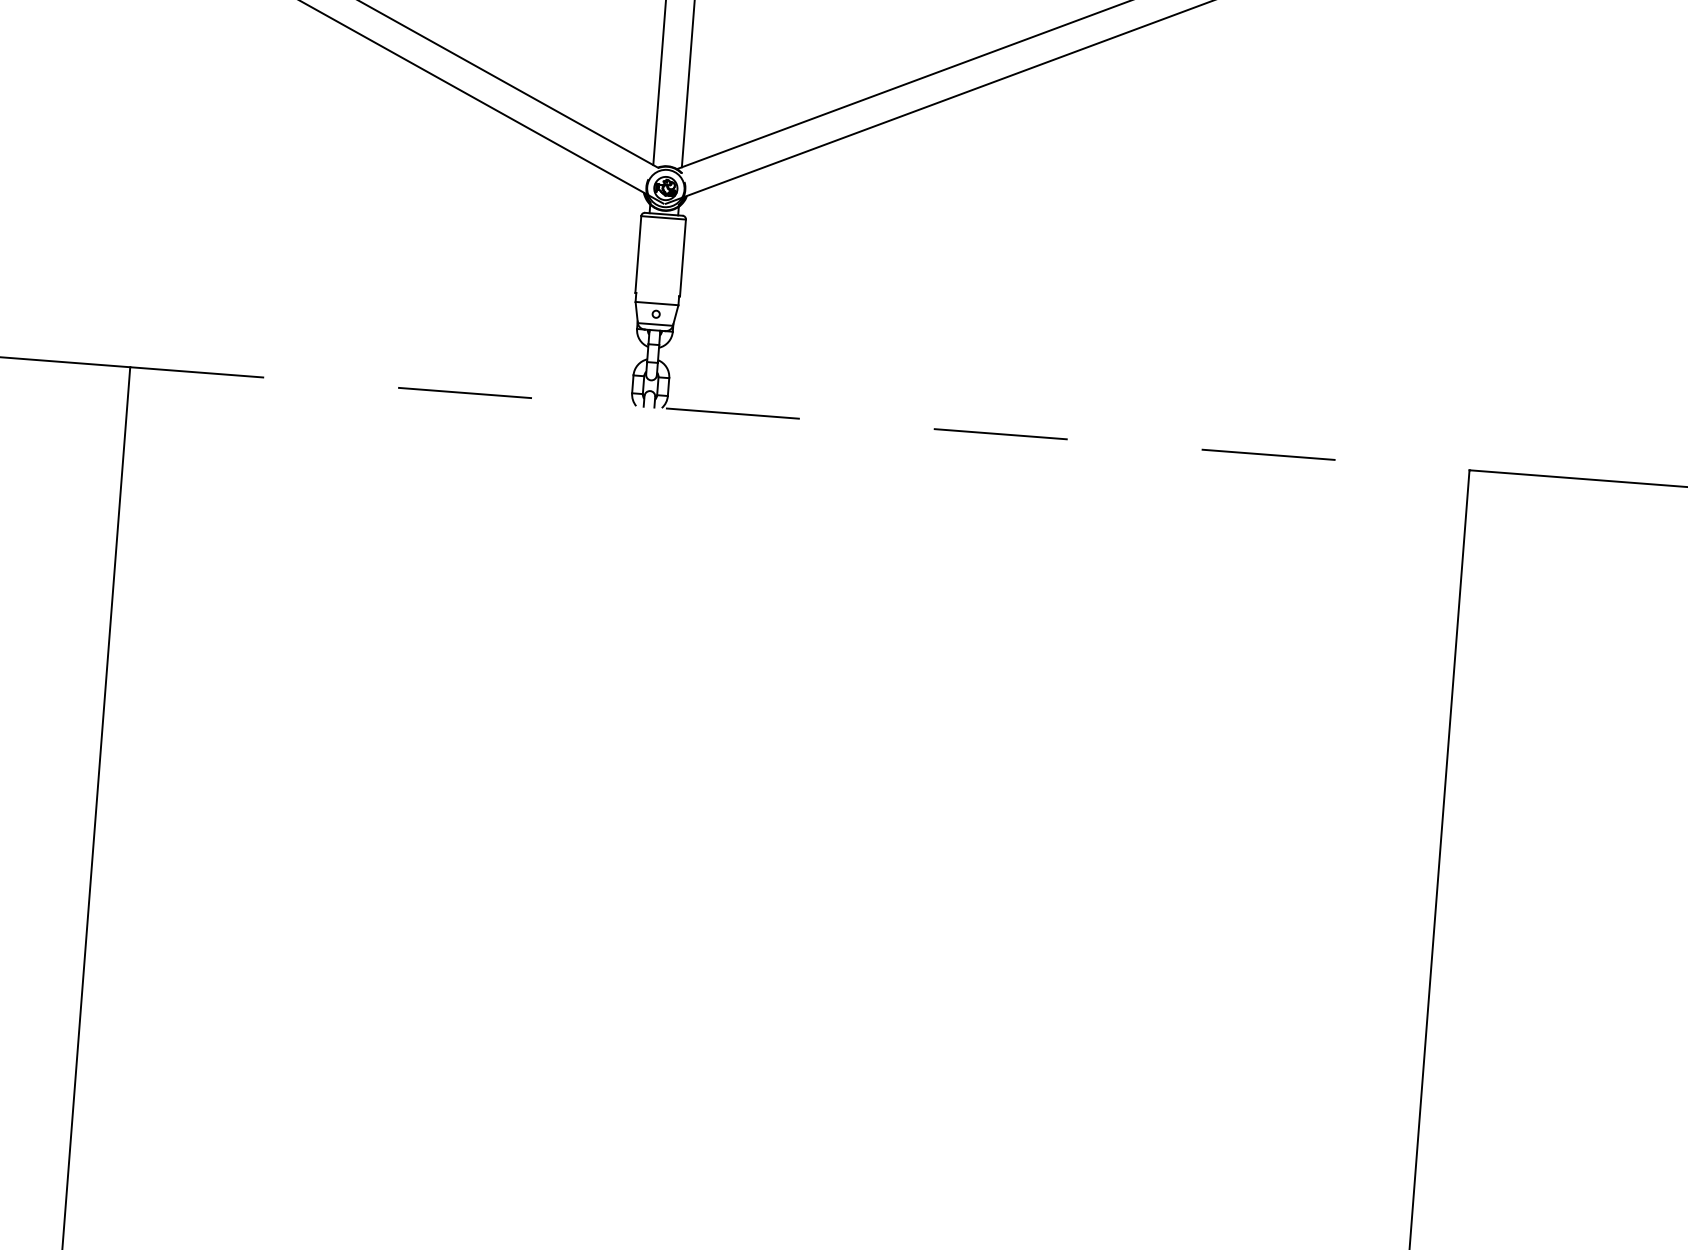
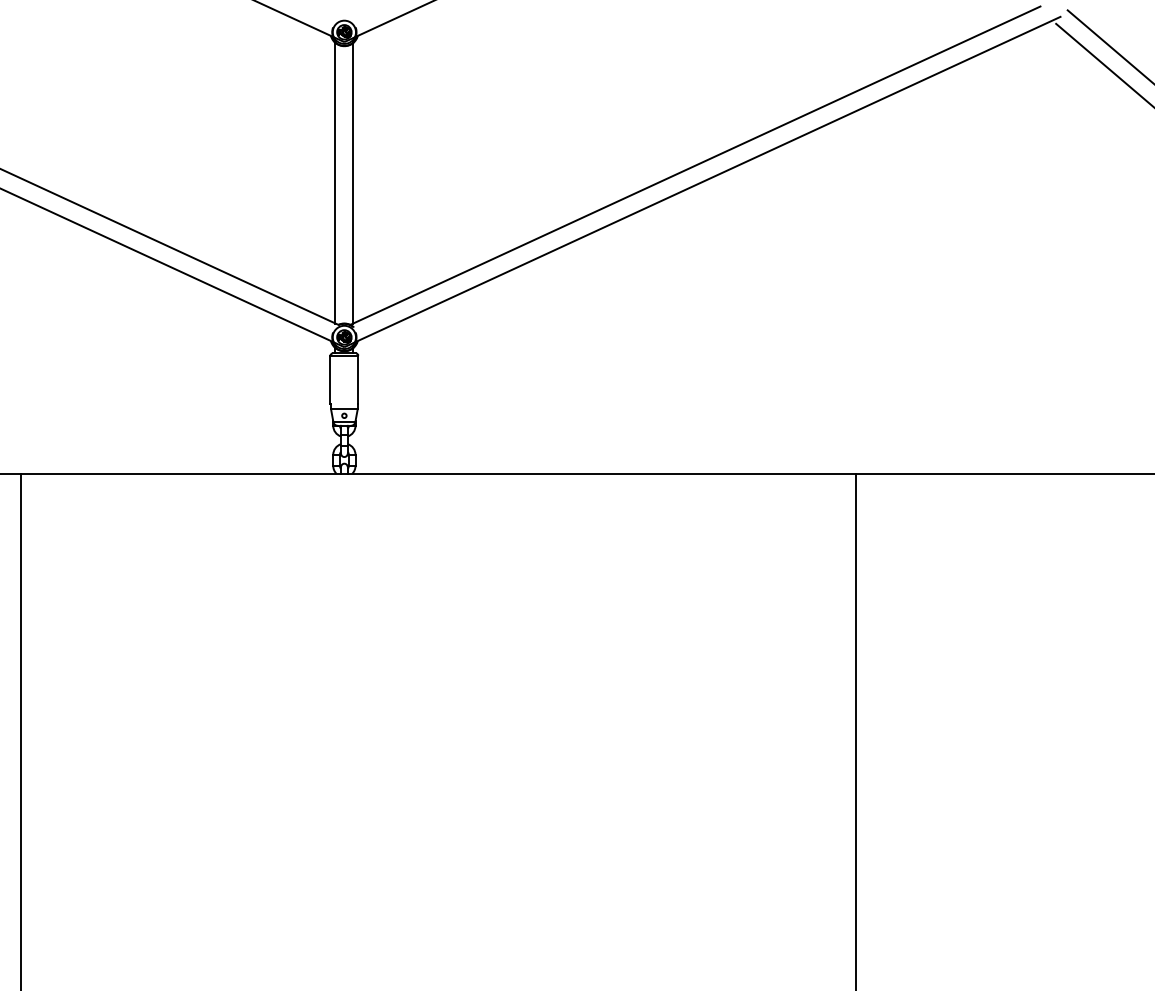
line: (800, 418) -> (438, 473), dashed -> solid

